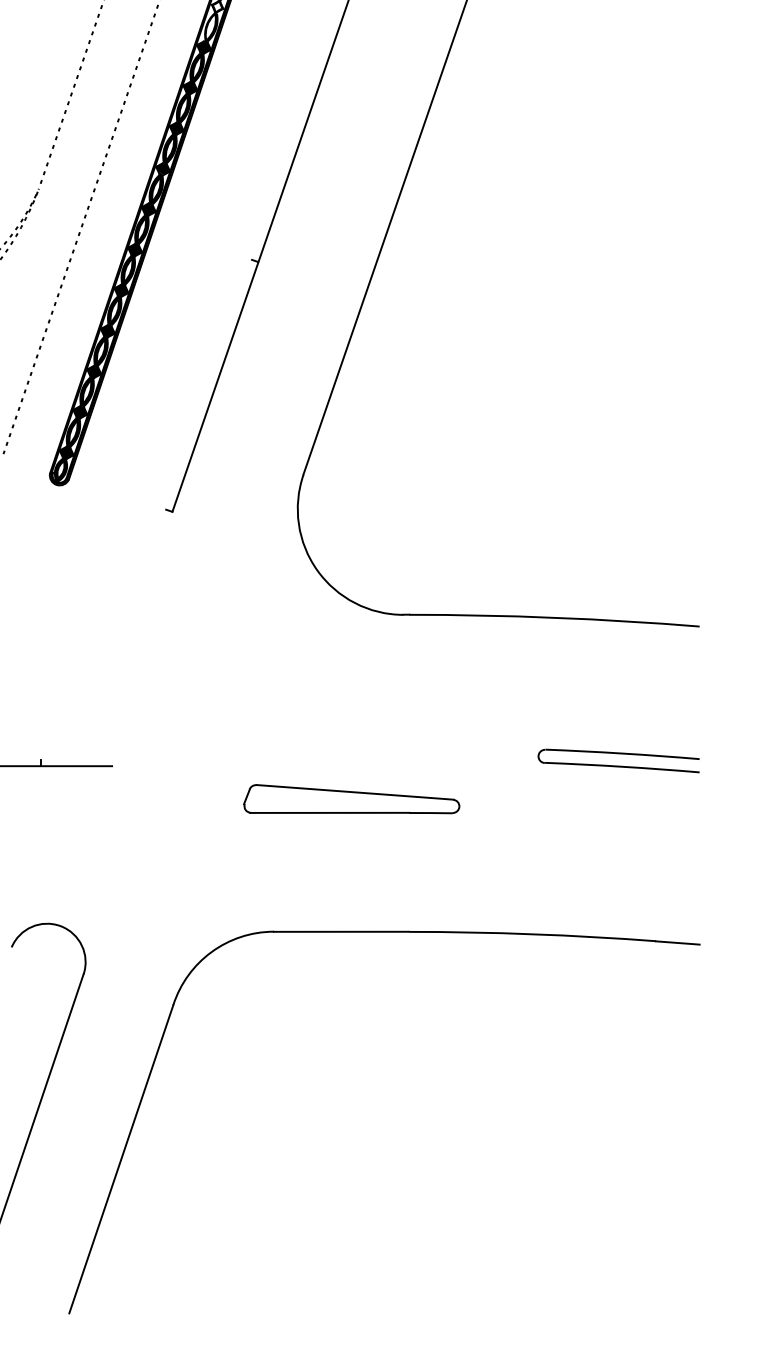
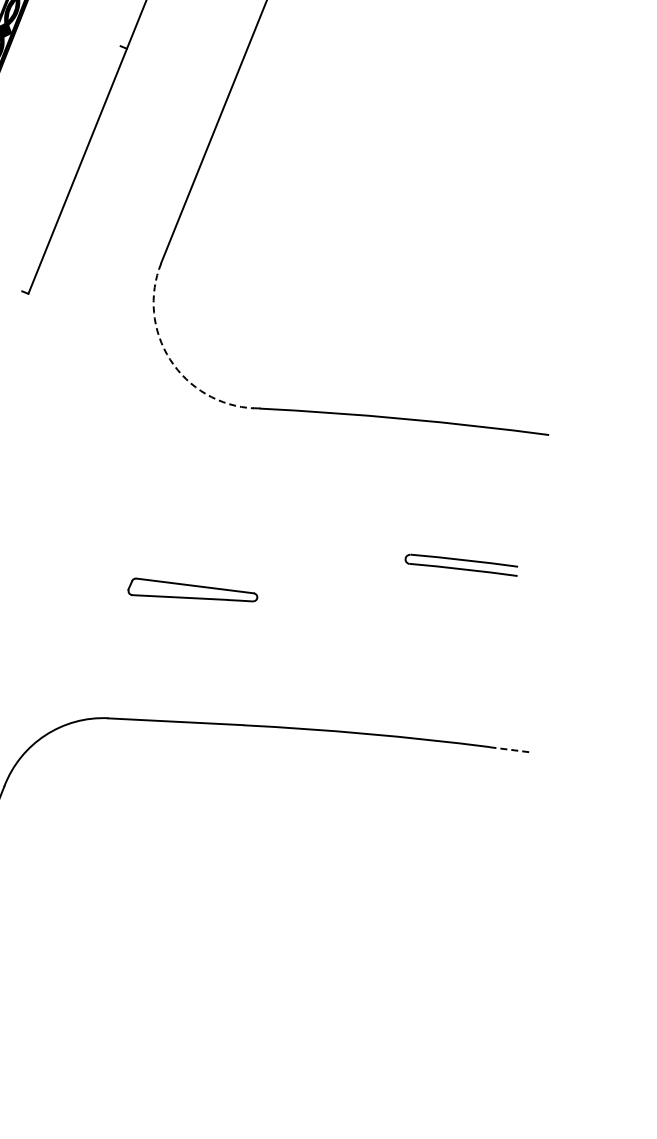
arc: (317, 570) -> (170, 359), solid -> dashed
part: (618, 760) -> (461, 564), size x0.7
part: (351, 799) -> (192, 590), size x0.6
line: (677, 942) -> (511, 749), solid -> dashed

